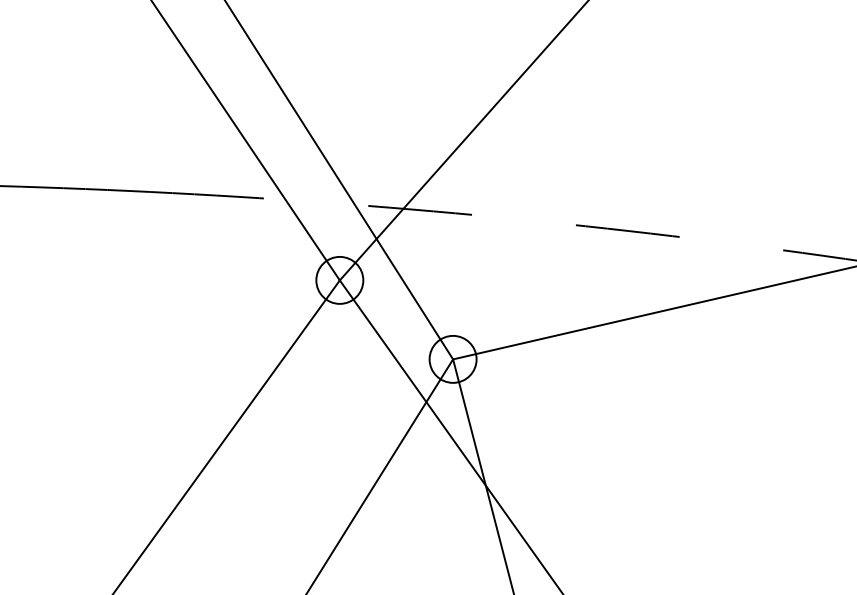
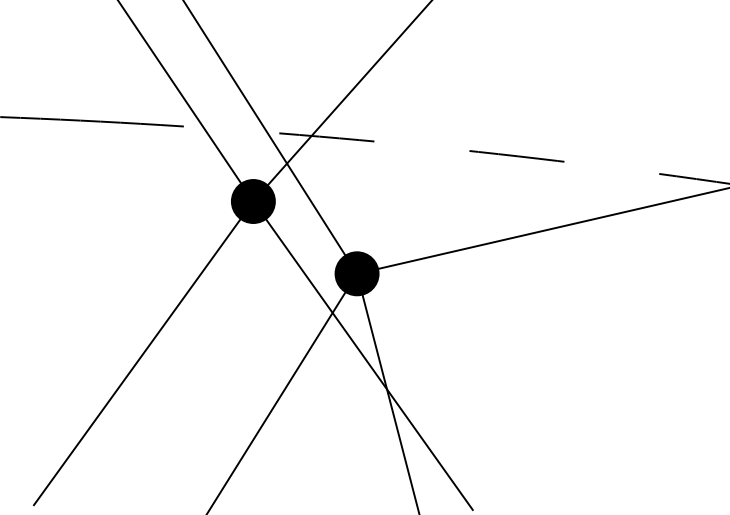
fill: (339, 279) -> (253, 200), added
fill: (452, 358) -> (356, 272), added

